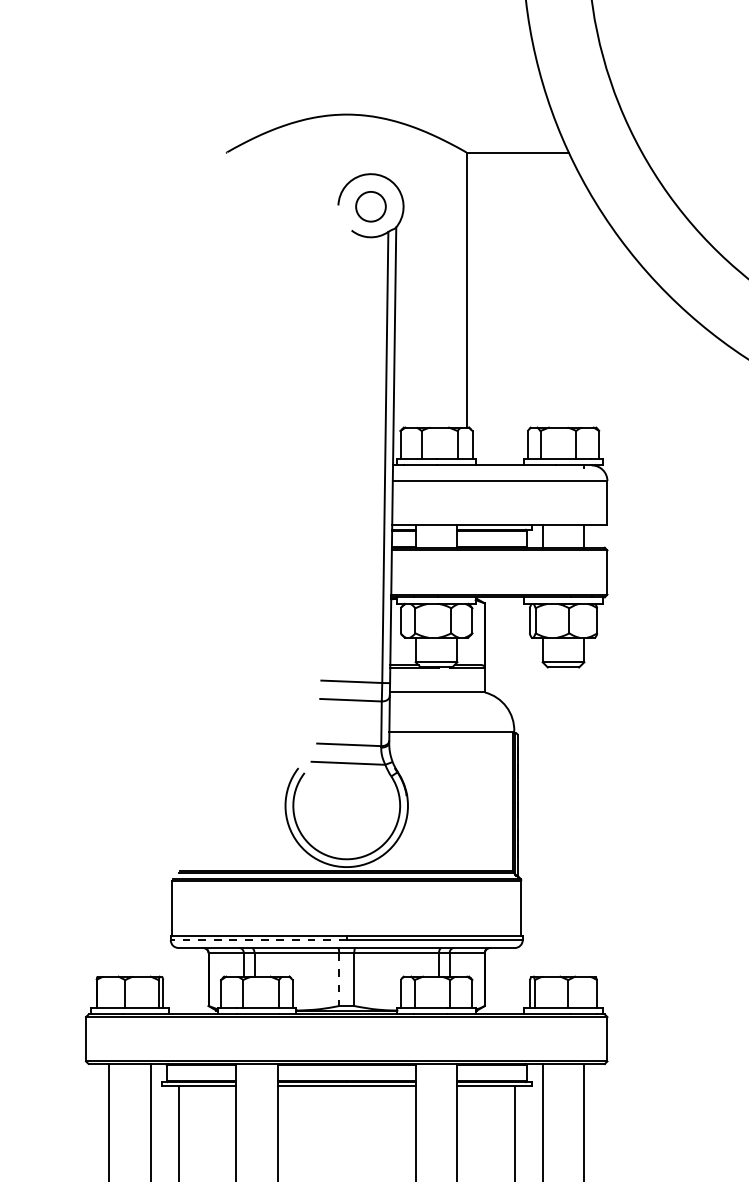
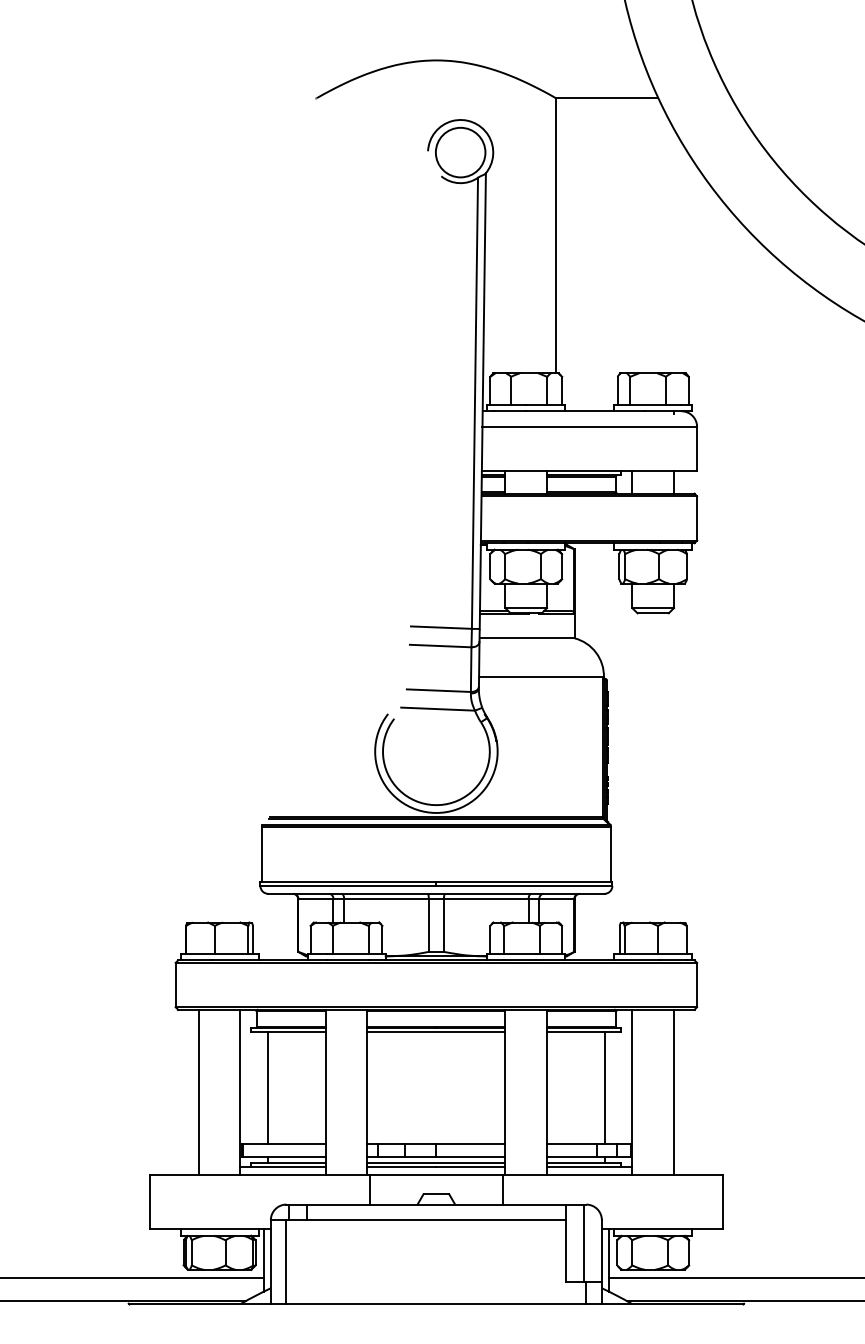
circle: (370, 206) -> (460, 152), size x1.67
line: (258, 940) -> (348, 886), dashed -> solid
line: (338, 979) -> (428, 925), dashed -> solid

